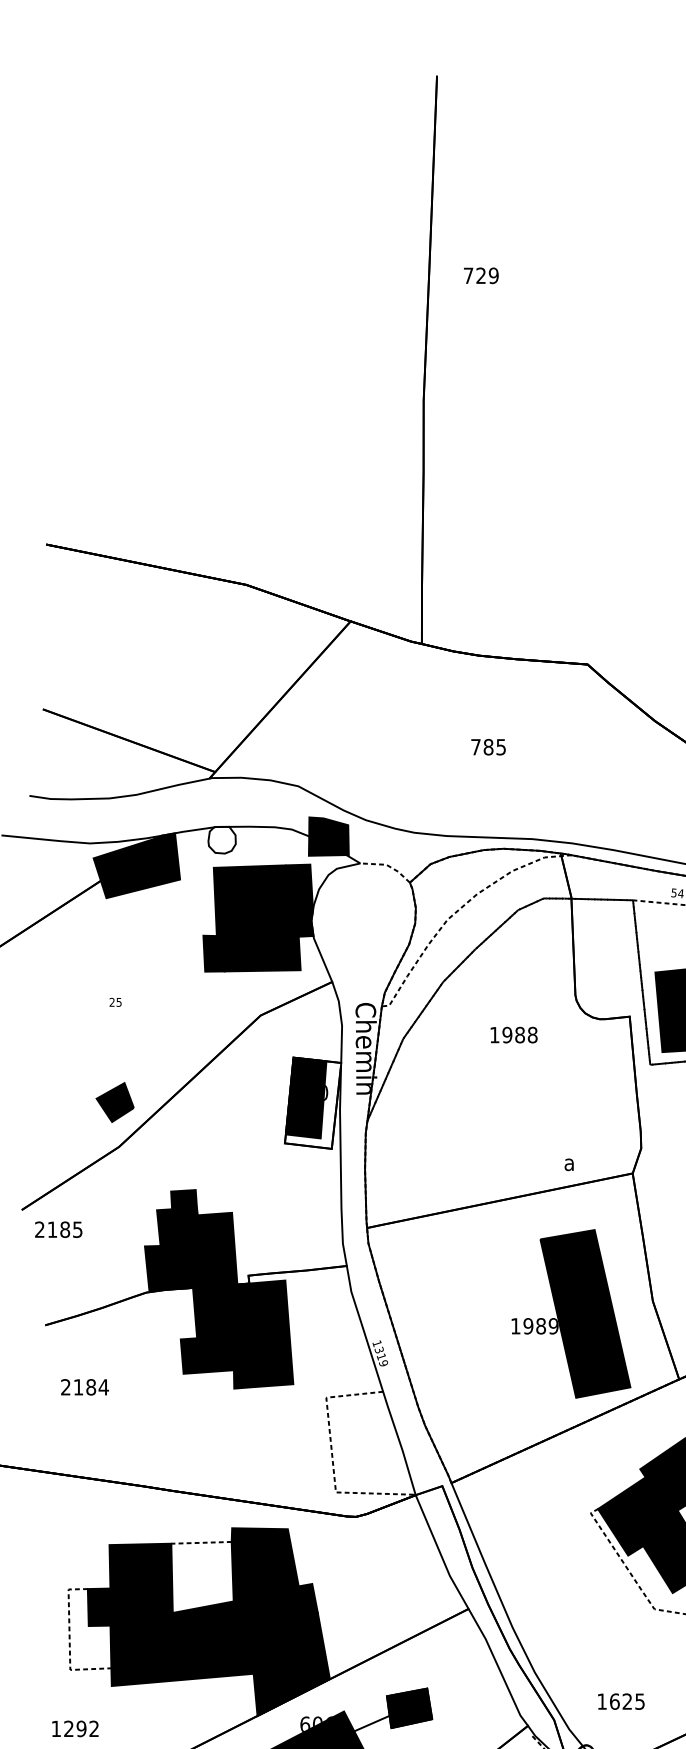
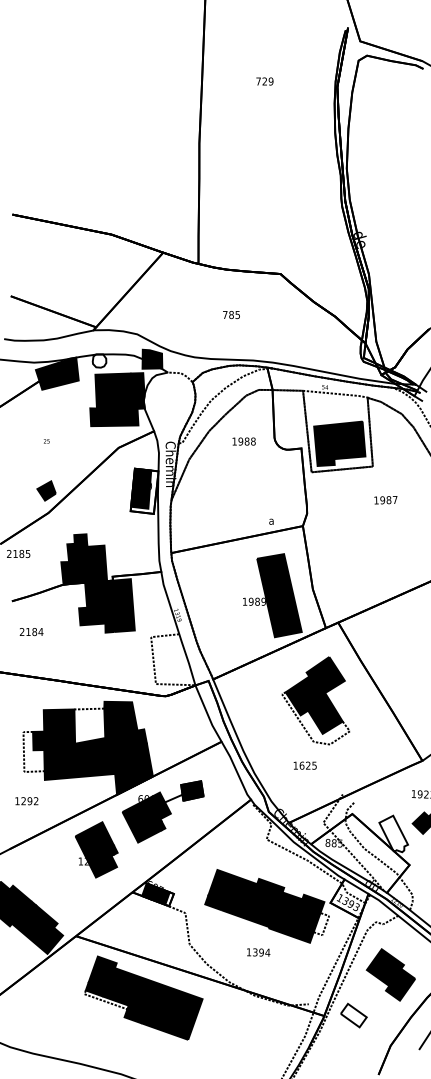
text: (480, 275) -> (264, 81), moved
text: (512, 1034) -> (243, 441), moved
text: (619, 1701) -> (304, 765), moved

